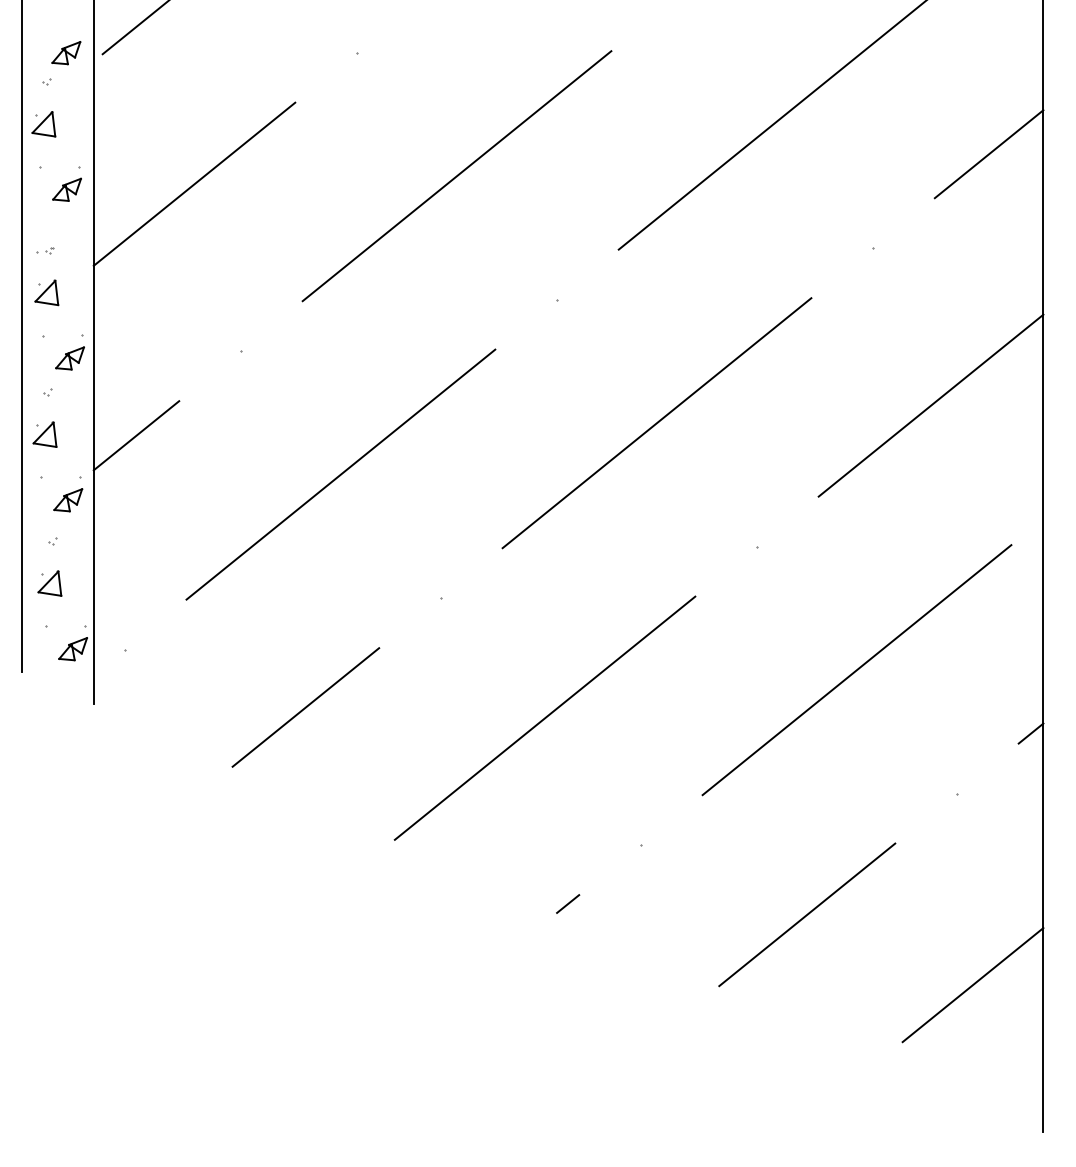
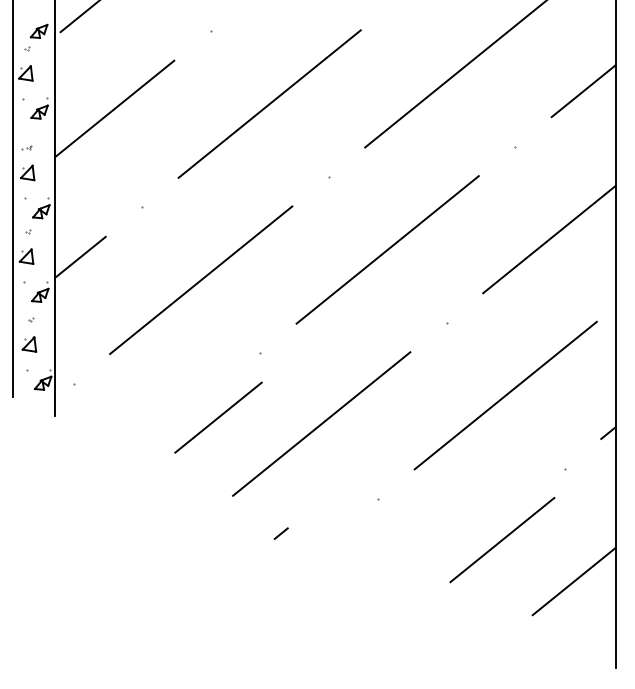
line: (305, 707) -> (218, 417), moved
line: (566, 903) -> (280, 533), moved
line: (807, 913) -> (502, 539), moved

